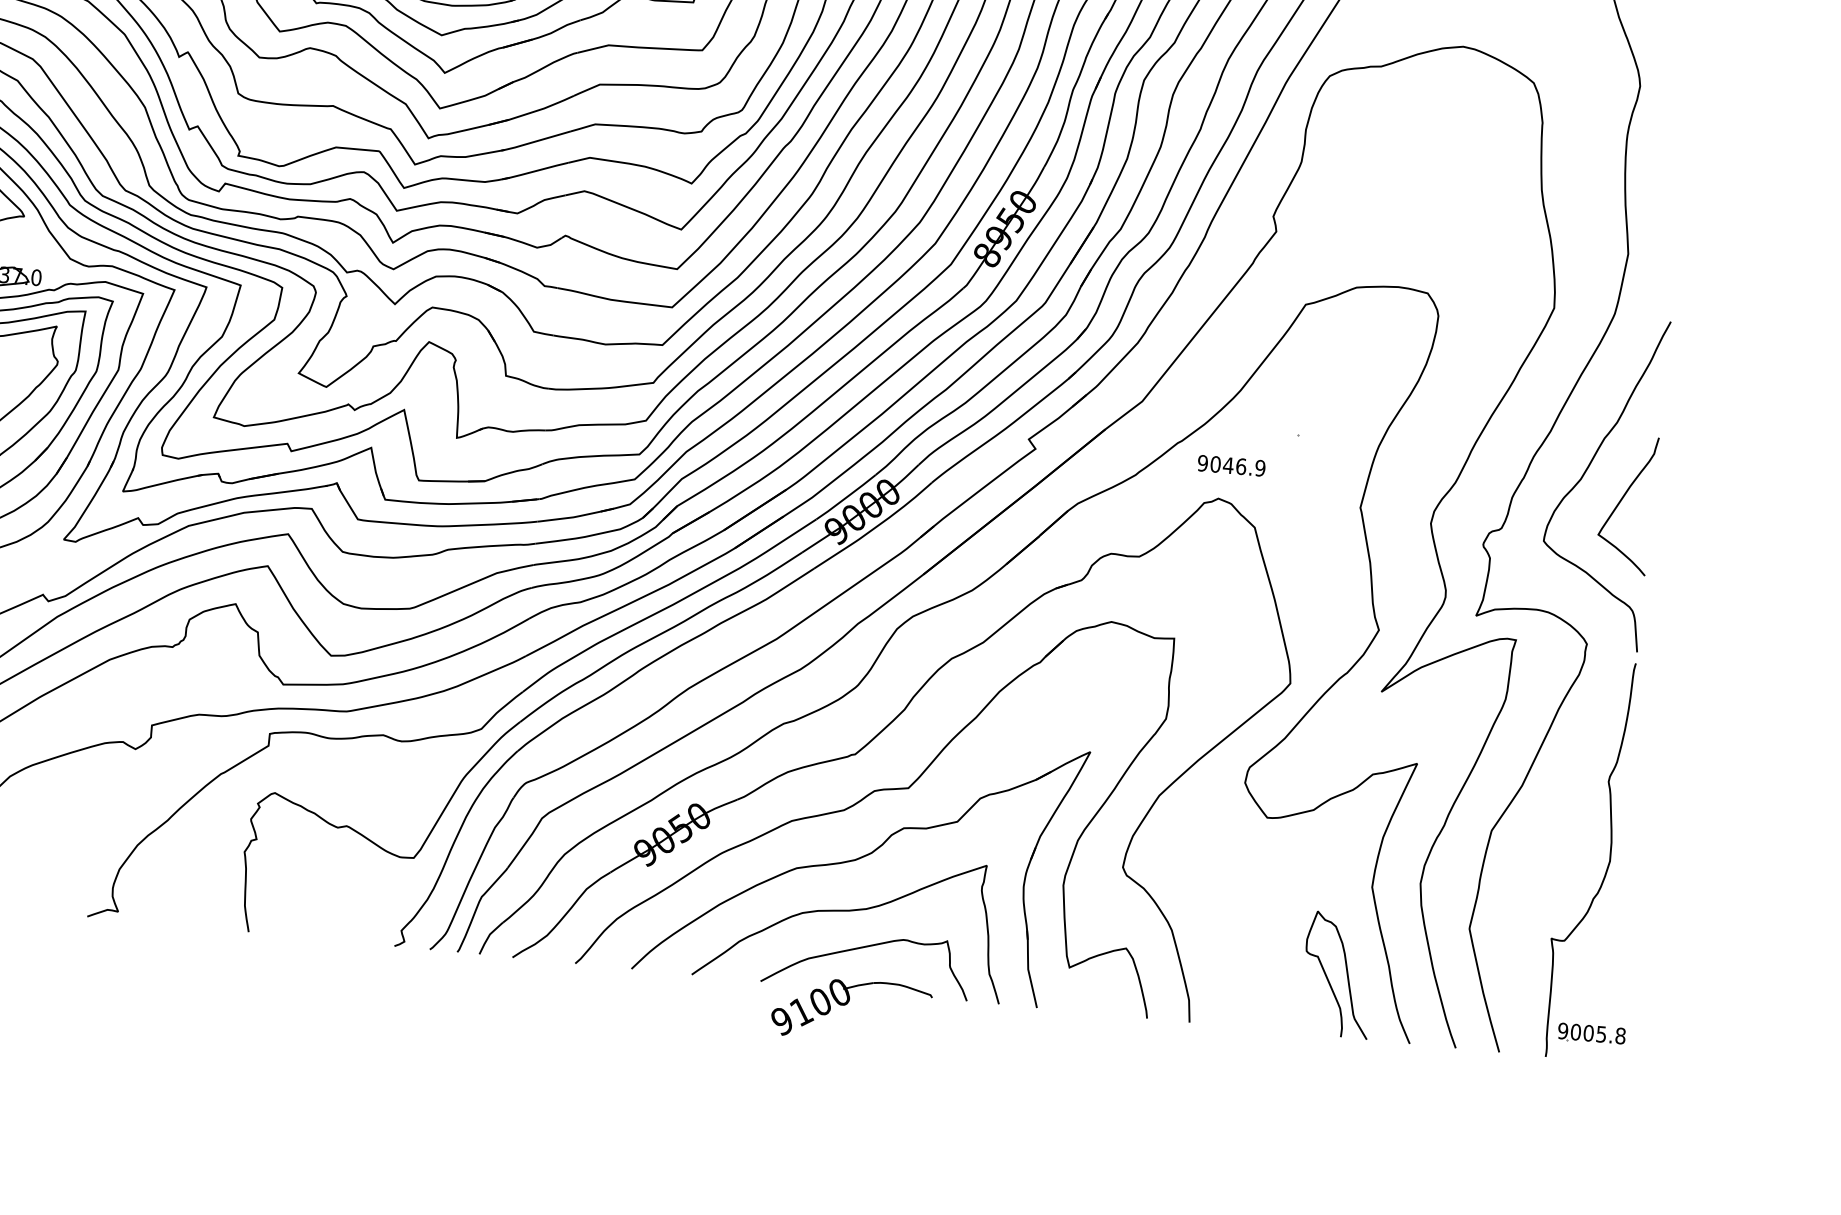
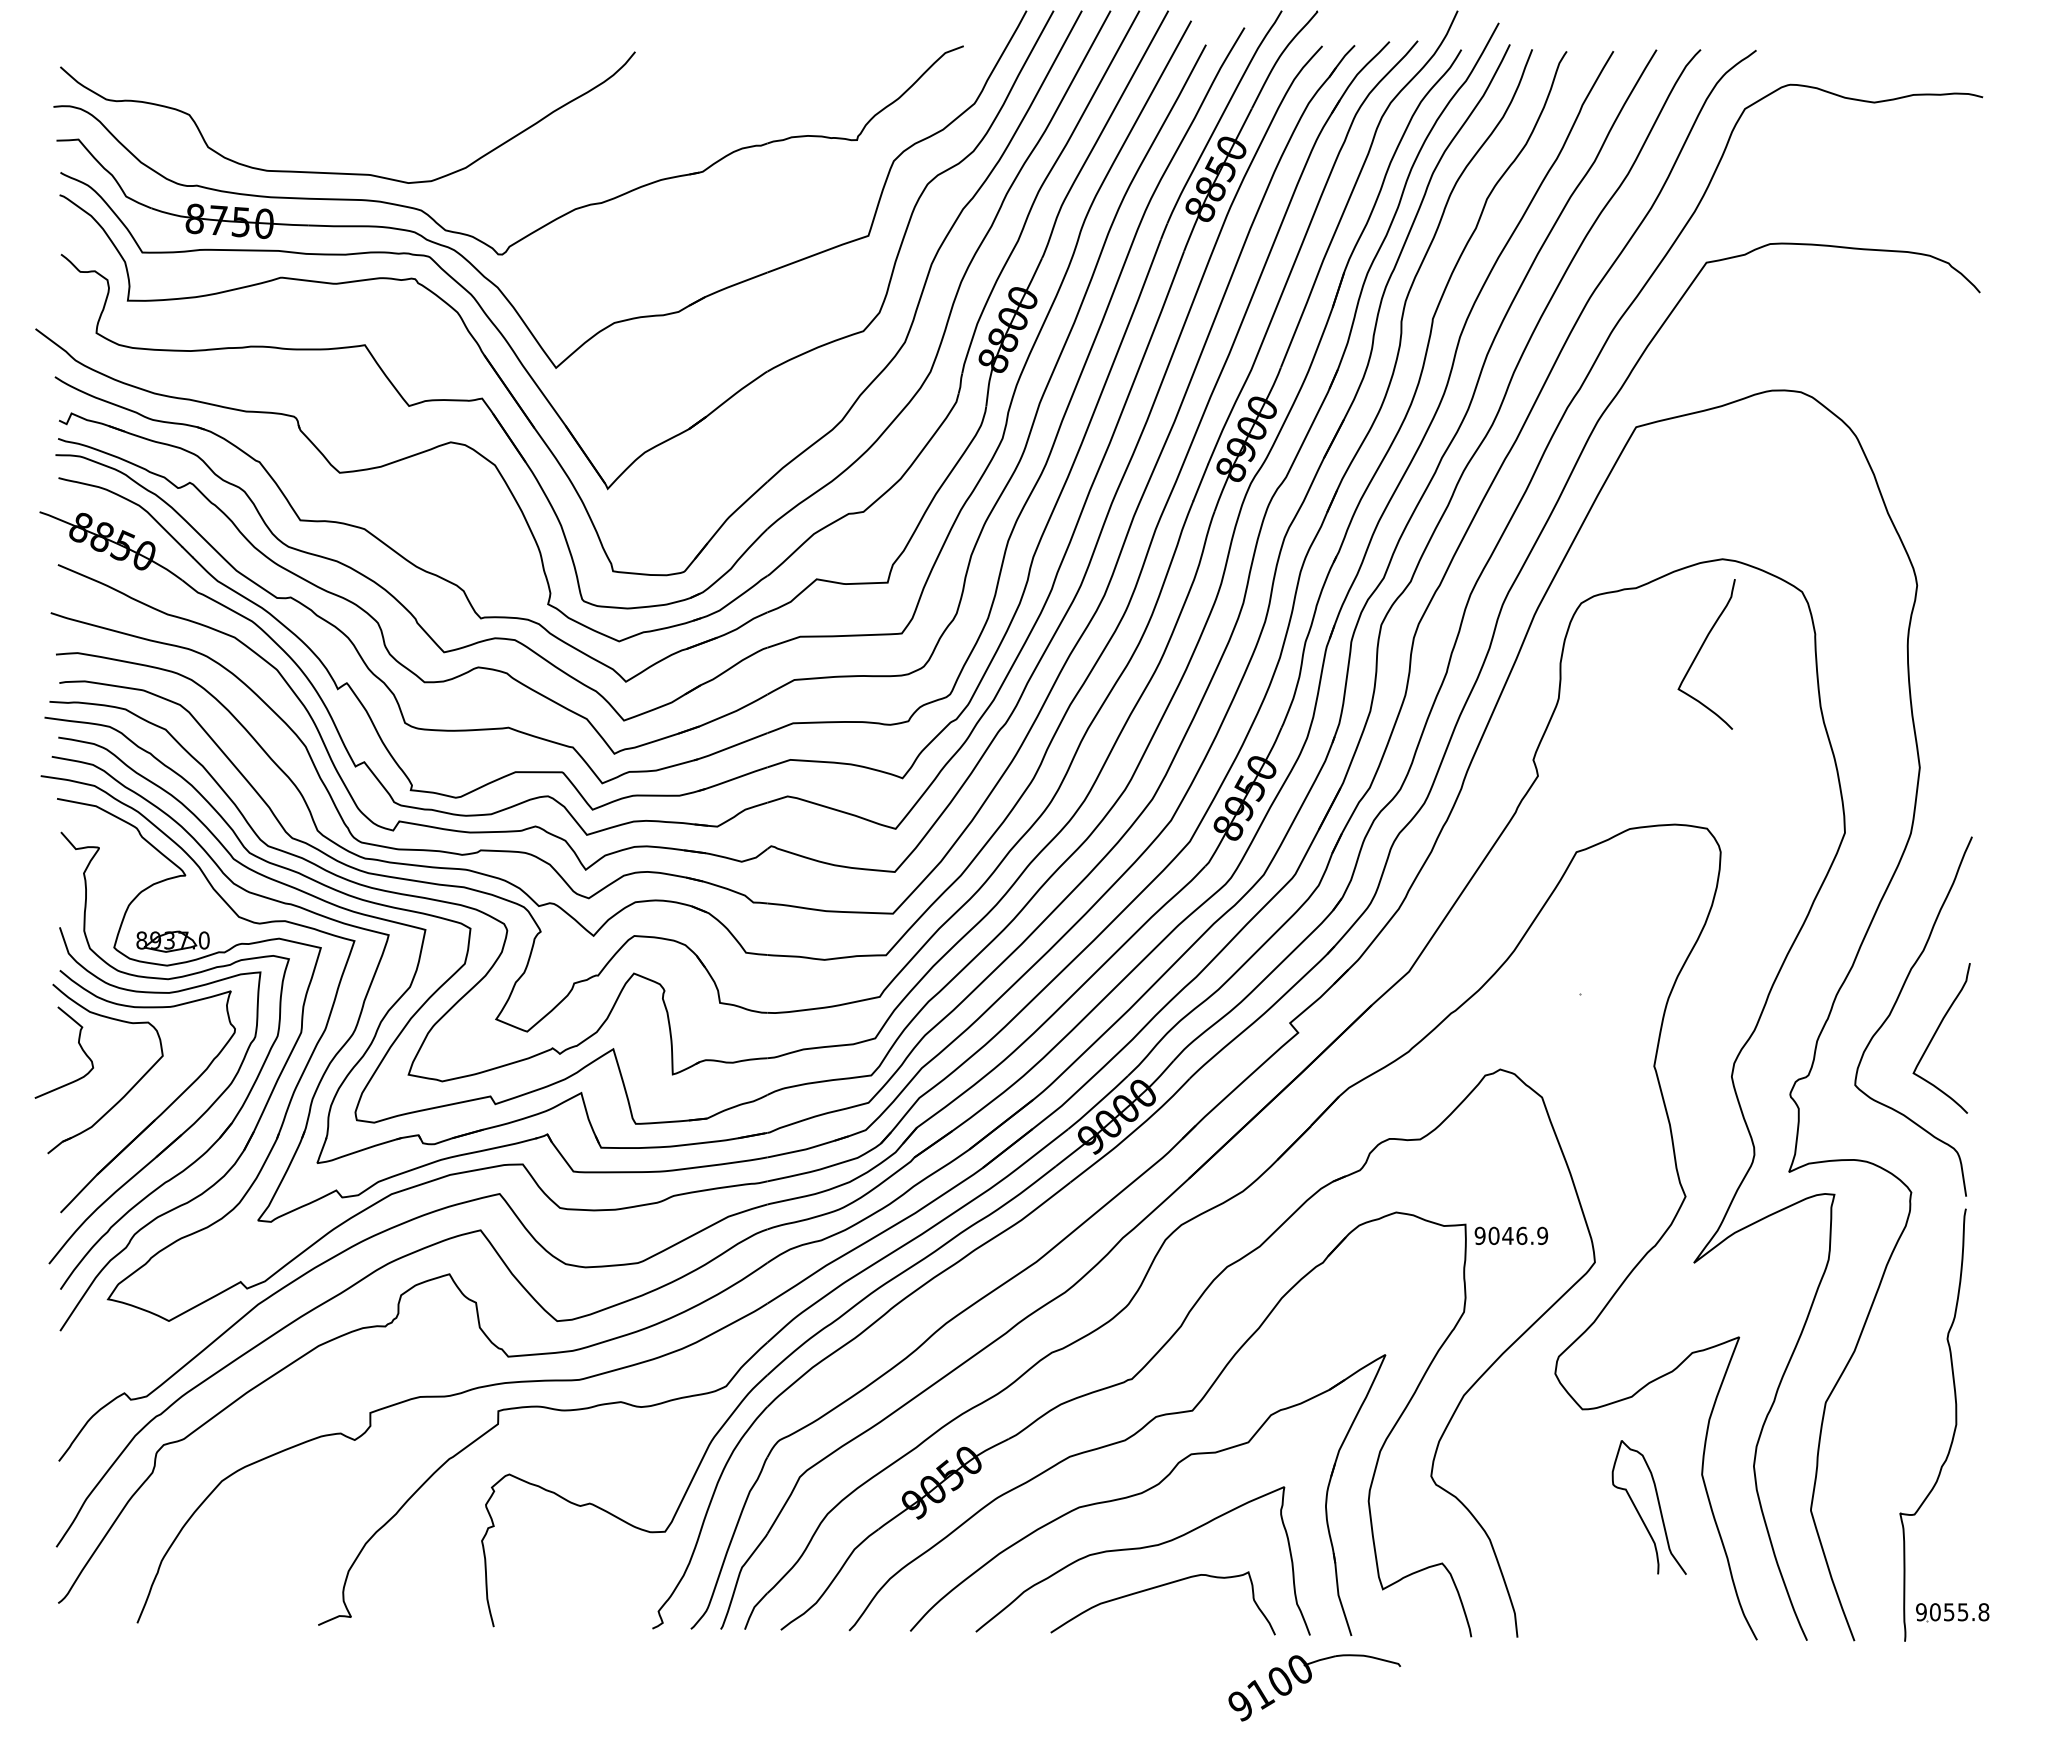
curve: (1436, 128) -> (1701, 649), added
text: (1231, 465) -> (1511, 1235), moved
curve: (1346, 974) -> (1658, 1506), moved
part: (847, 1004) -> (1309, 1681), moved
text: (1588, 1033) -> (1948, 1612), 9005.8 -> 9055.8

